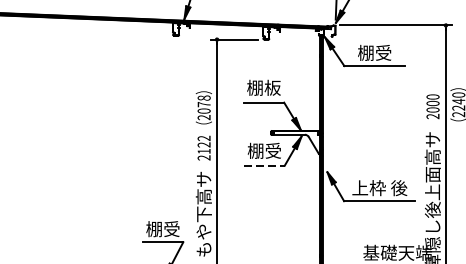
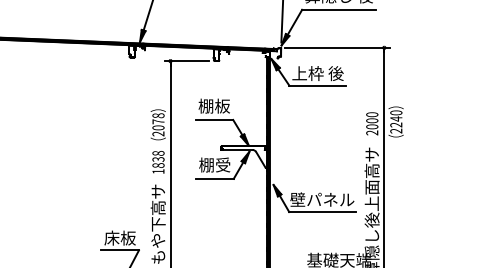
text: (374, 52) -> (317, 73), 棚受 -> 上枠 後
text: (204, 147) -> (158, 161), 2122 -> 1838
line: (264, 165) -> (214, 178), dashed -> solid
text: (379, 187) -> (322, 199), 上枠 後 -> 壁パネル
text: (162, 228) -> (119, 237), 棚受 -> 床板

